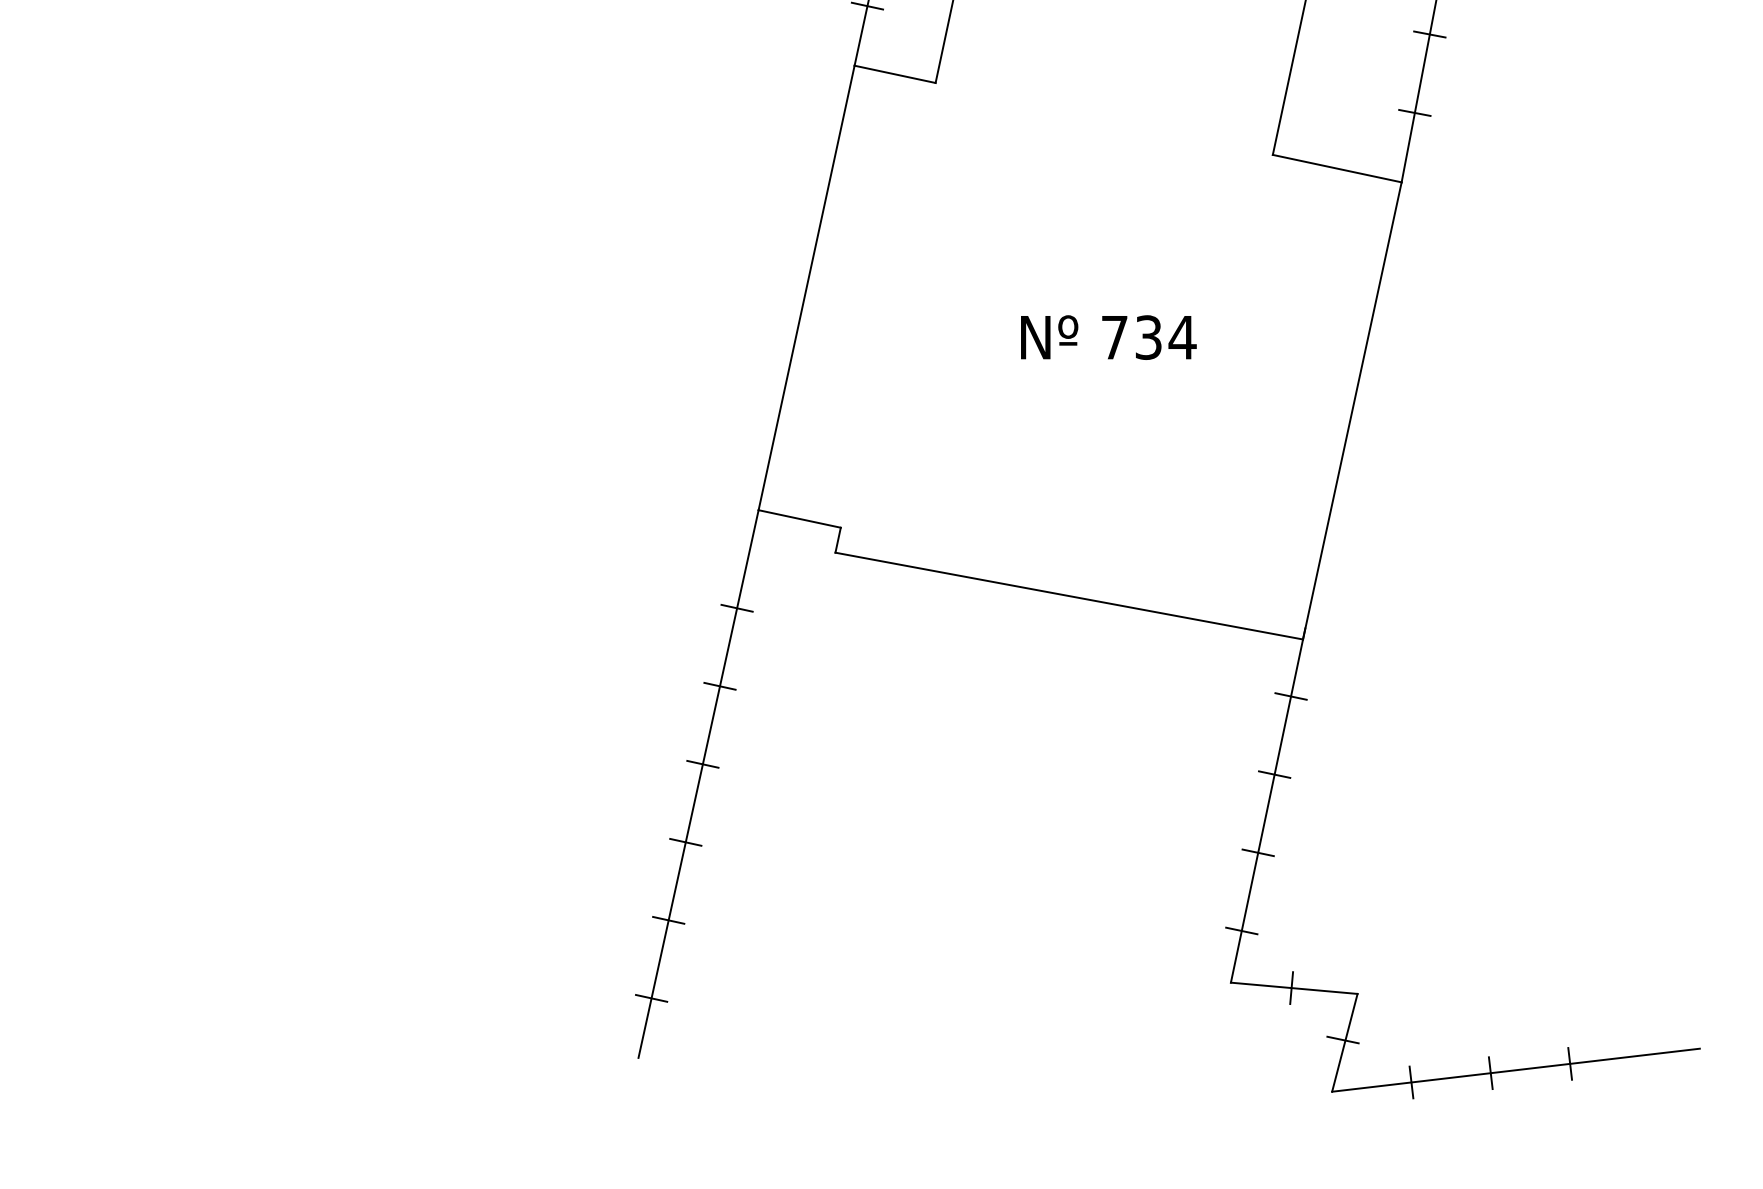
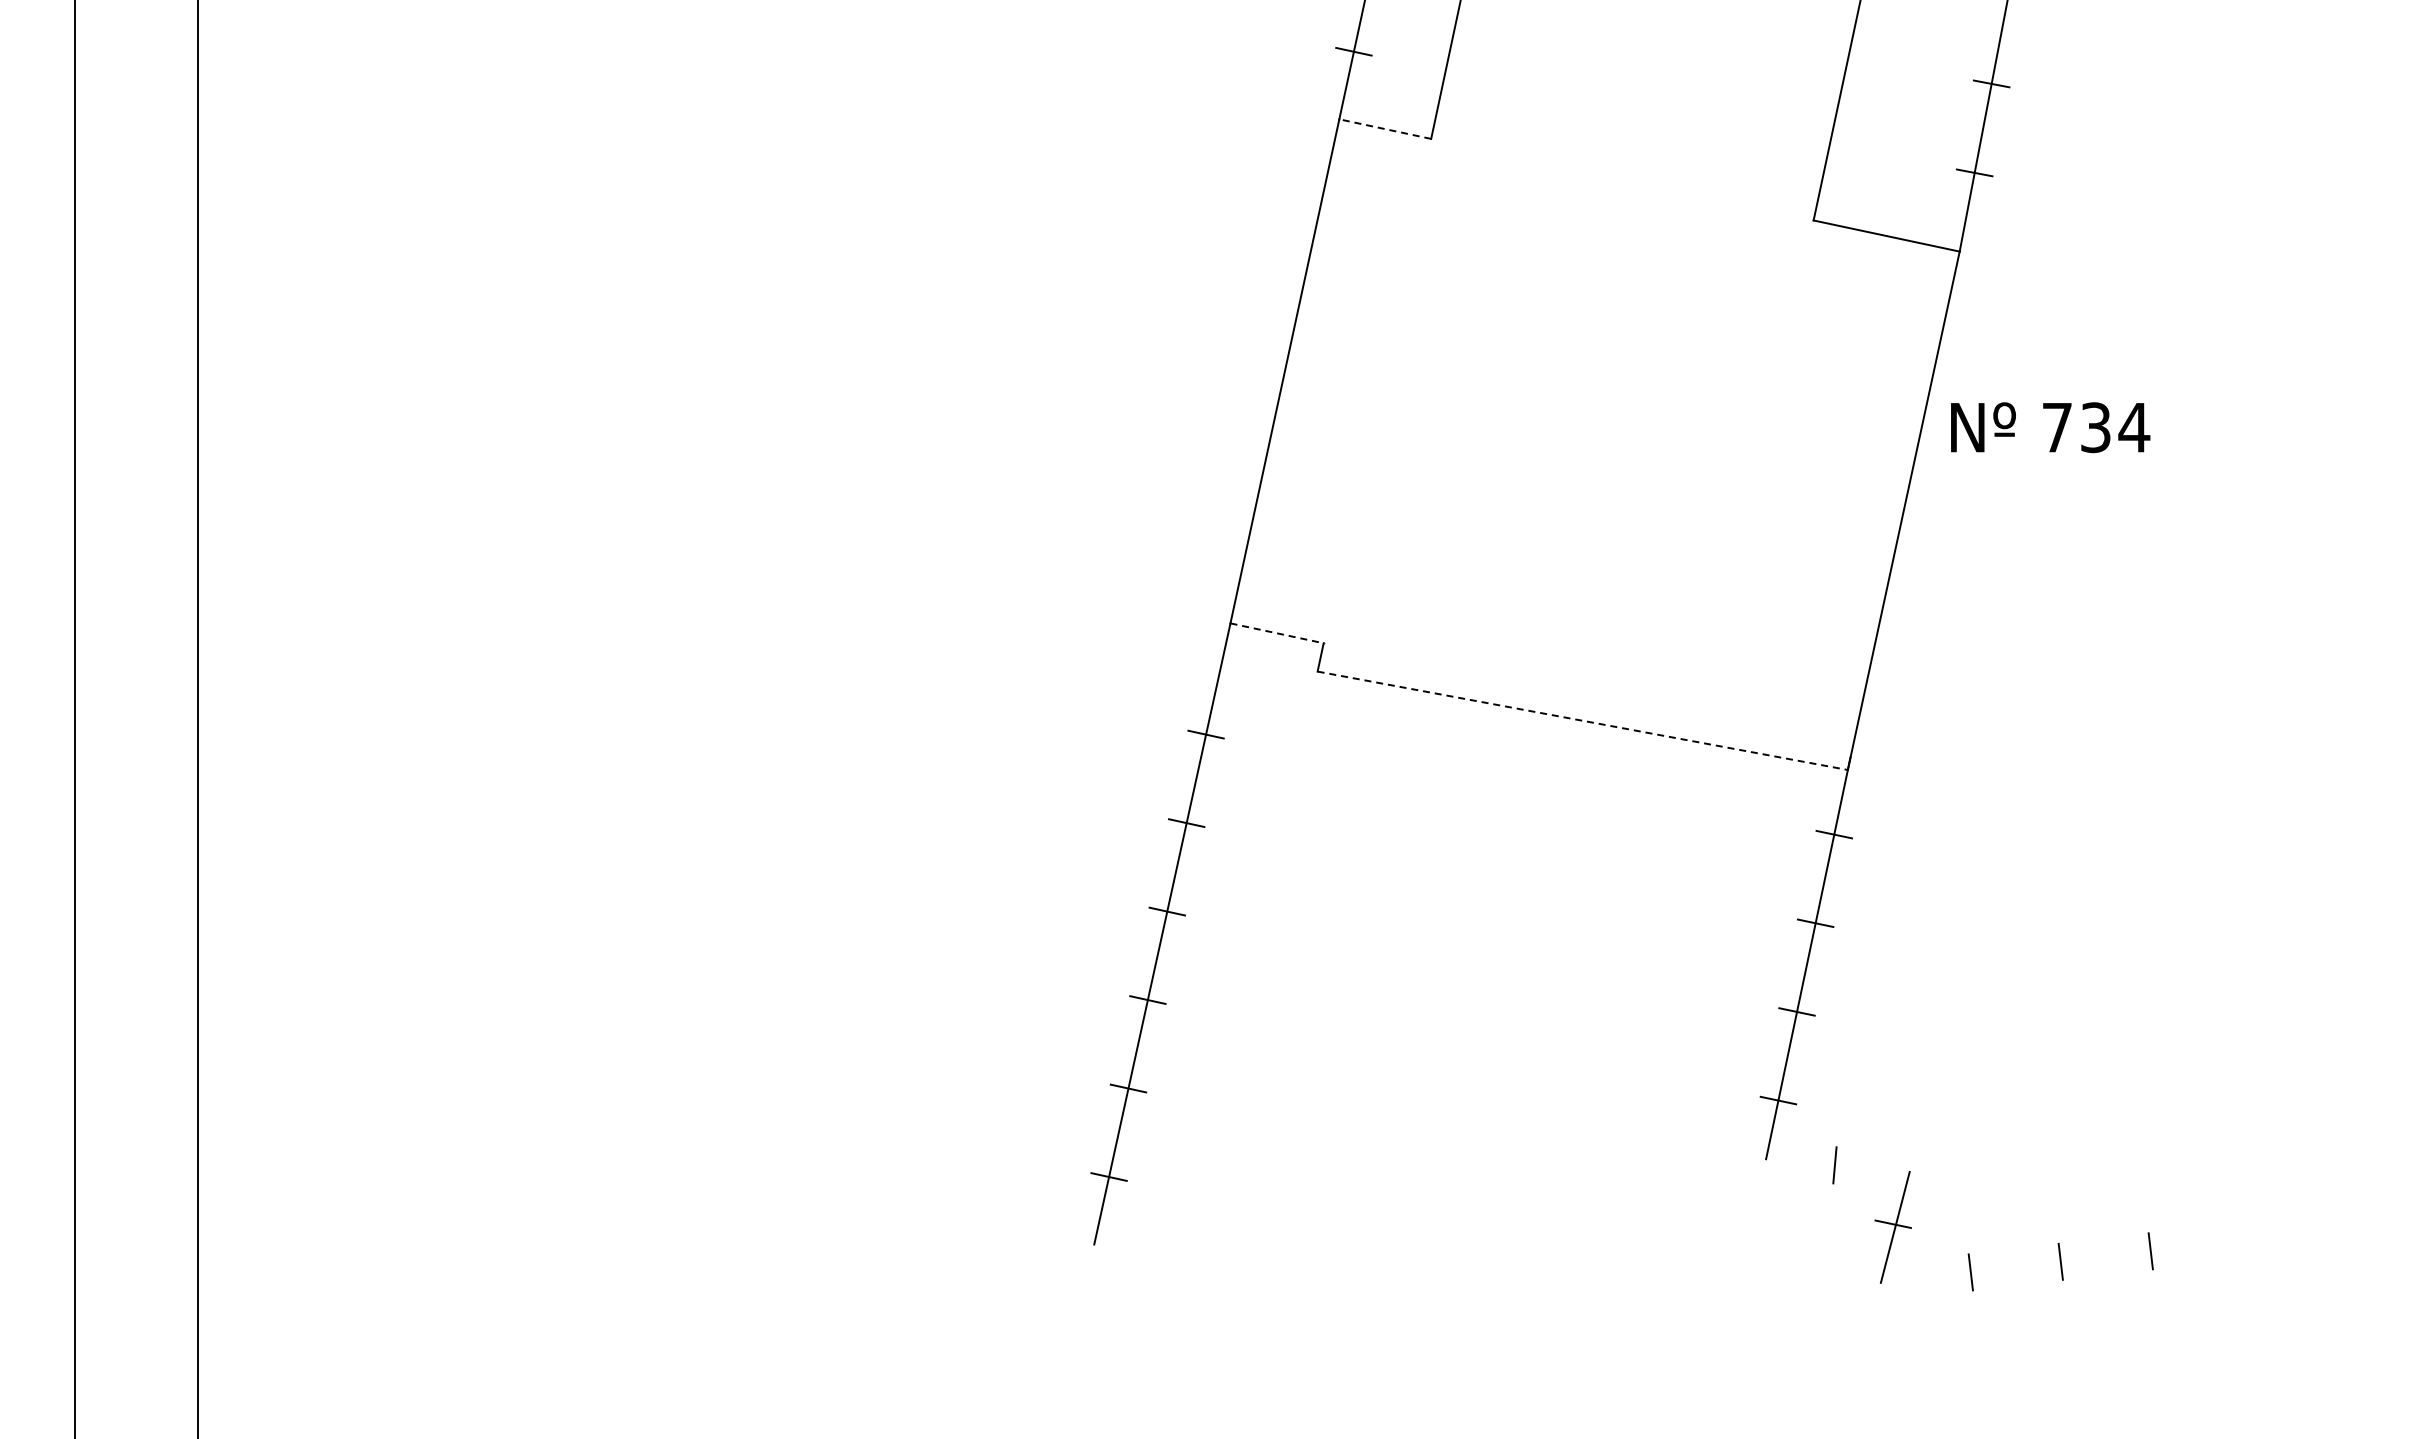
line: (895, 74) -> (1385, 129), solid -> dashed
text: (1108, 337) -> (2050, 427), moved
line: (800, 519) -> (1277, 633), solid -> dashed
line: (1069, 595) -> (1582, 720), solid -> dashed
line: (1293, 988) -> (1837, 1165), removed
line: (1515, 1070) -> (2088, 1258), removed

